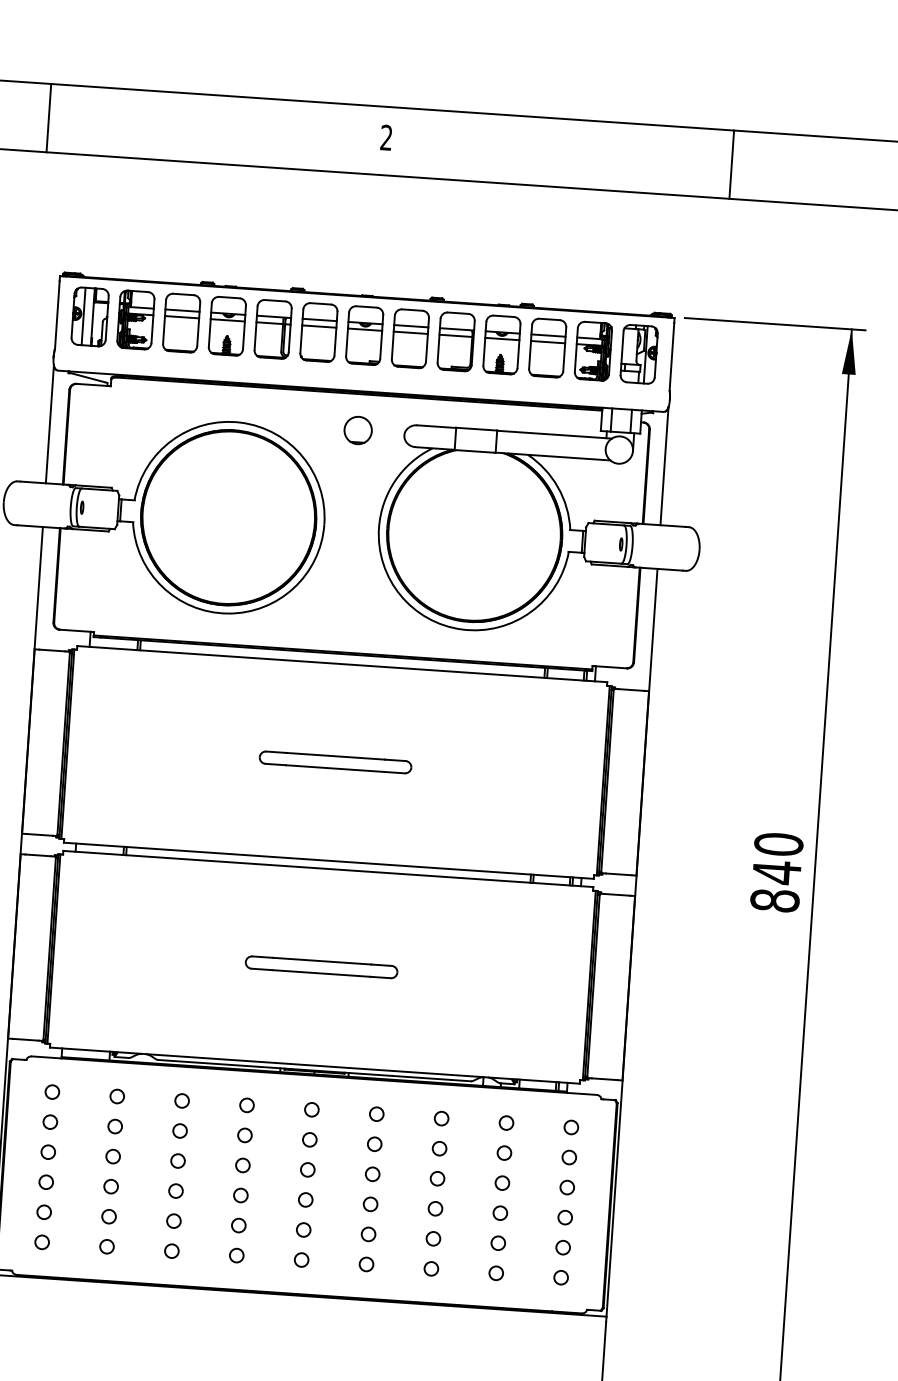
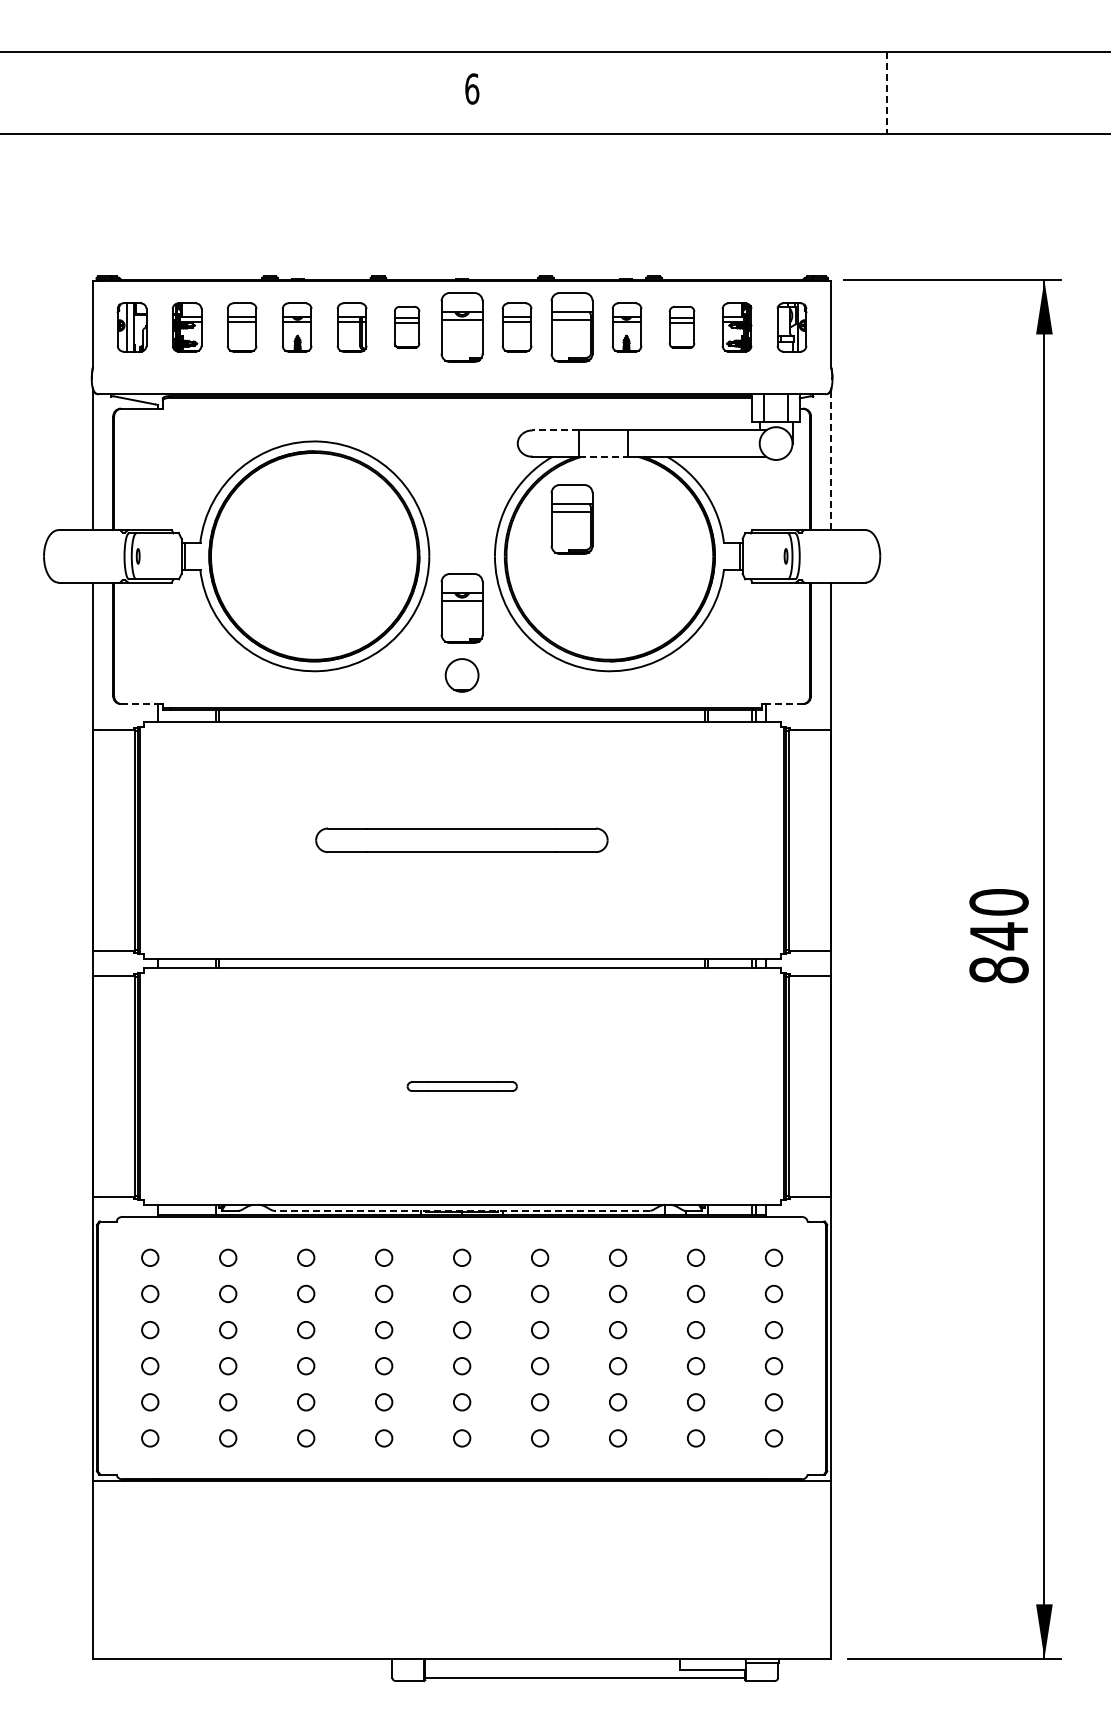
line: (48, 117) -> (66, 92), removed
text: (386, 137) -> (472, 88), 2 -> 6
line: (731, 165) -> (887, 93), solid -> dashed
part: (89, 316) -> (131, 327), size x0.7
part: (135, 320) -> (186, 327), size x0.7
part: (181, 323) -> (241, 327), size x0.7
part: (226, 326) -> (296, 327), size x0.7
part: (272, 329) -> (351, 327), size x0.7
part: (318, 332) -> (406, 327), size x0.6
part: (409, 338) -> (516, 327), size x0.7
part: (501, 345) -> (626, 327), size x0.7
part: (547, 348) -> (681, 327), size x0.6
part: (592, 351) -> (736, 327), size x0.7
part: (638, 354) -> (791, 327), size x0.7
line: (436, 426) -> (555, 430), solid -> dashed
part: (357, 430) -> (461, 675), moved
line: (474, 451) -> (603, 456), solid -> dashed
line: (664, 466) -> (831, 459), solid -> dashed
part: (444, 501) -> (571, 519), added
part: (348, 569) -> (461, 608), added
line: (76, 631) -> (141, 704), solid -> dashed
line: (610, 667) -> (783, 704), solid -> dashed
part: (335, 762) -> (462, 840), size x1.6
part: (321, 967) -> (462, 1086), size x0.6
line: (314, 1070) -> (461, 1210), solid -> dashed

